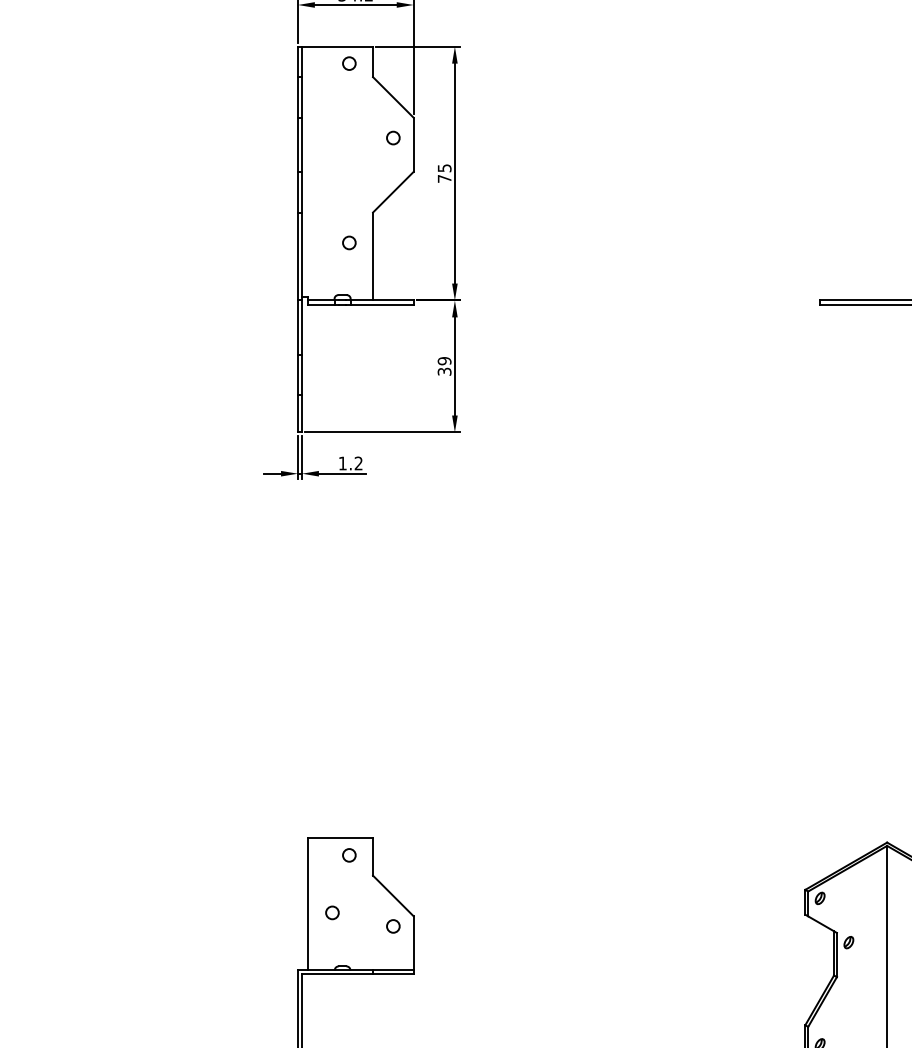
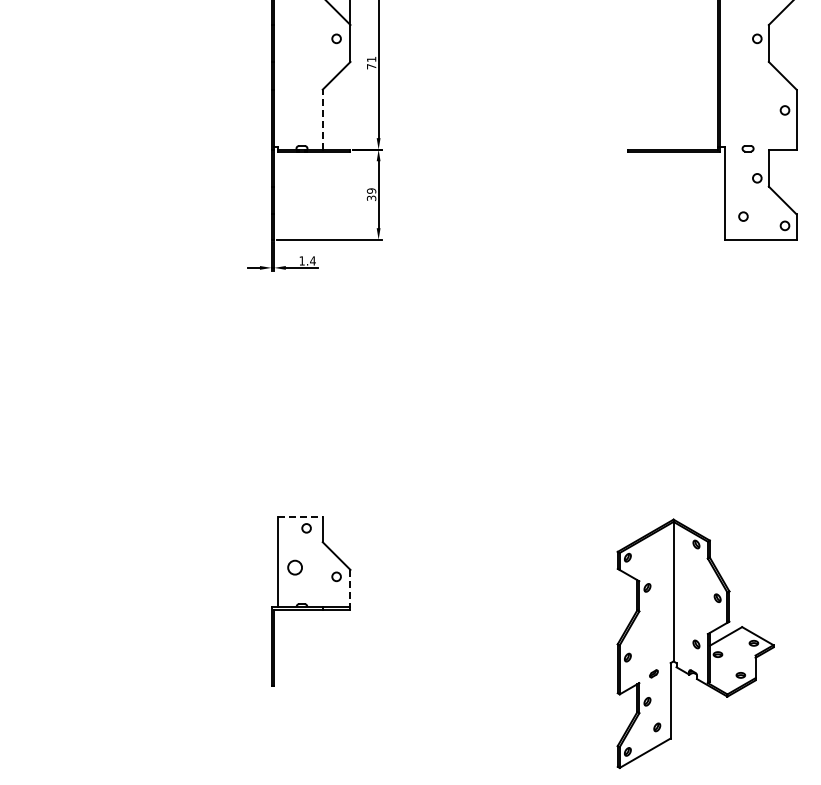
text: (444, 168) -> (371, 59), 75 -> 71
circle: (349, 243) -> (306, 110), removed
line: (372, 256) -> (322, 119), solid -> dashed
text: (358, 462) -> (312, 260), 1.2 -> 1.4
line: (341, 838) -> (301, 516), solid -> dashed
circle: (331, 912) -> (294, 567), size x1.6
line: (413, 943) -> (350, 588), solid -> dashed

